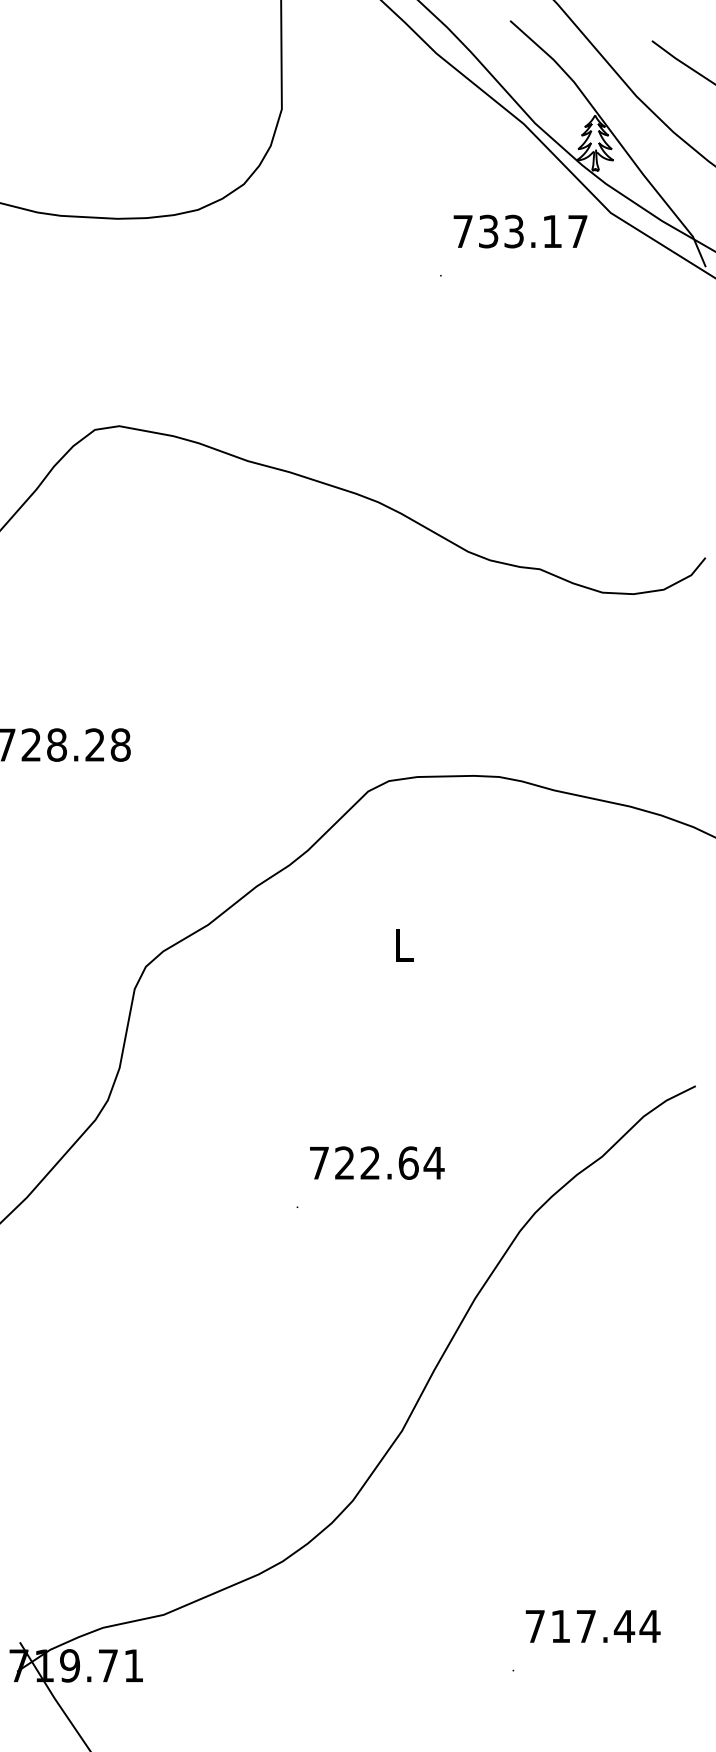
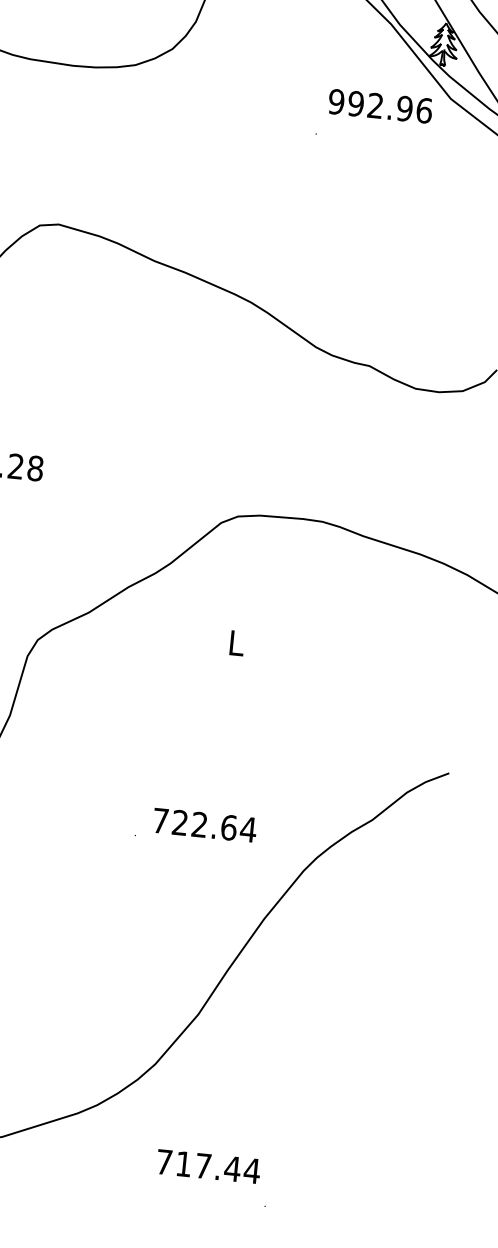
text: (520, 231) -> (380, 106), 733.17 -> 992.96
text: (377, 1162) -> (205, 824), moved
text: (592, 1626) -> (208, 1166), moved

